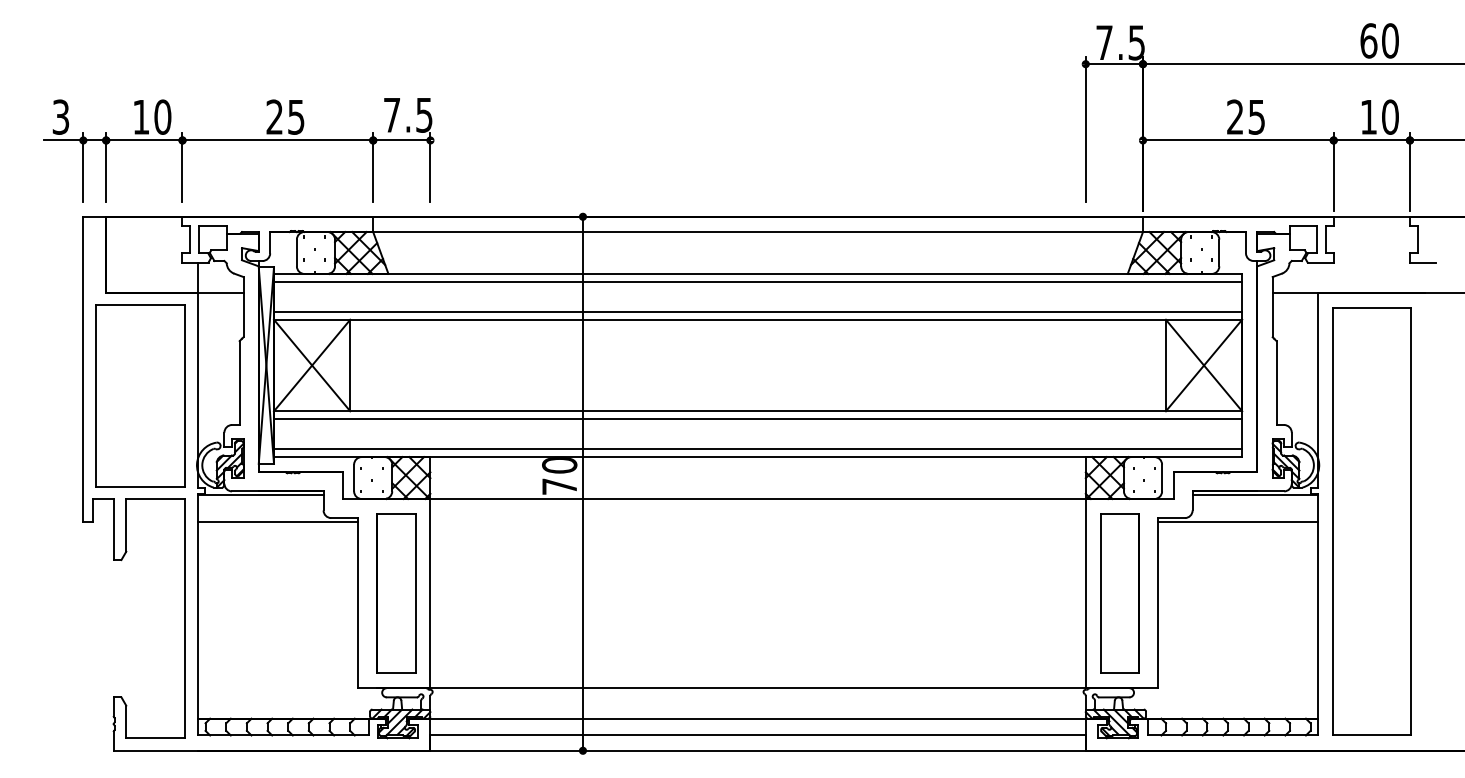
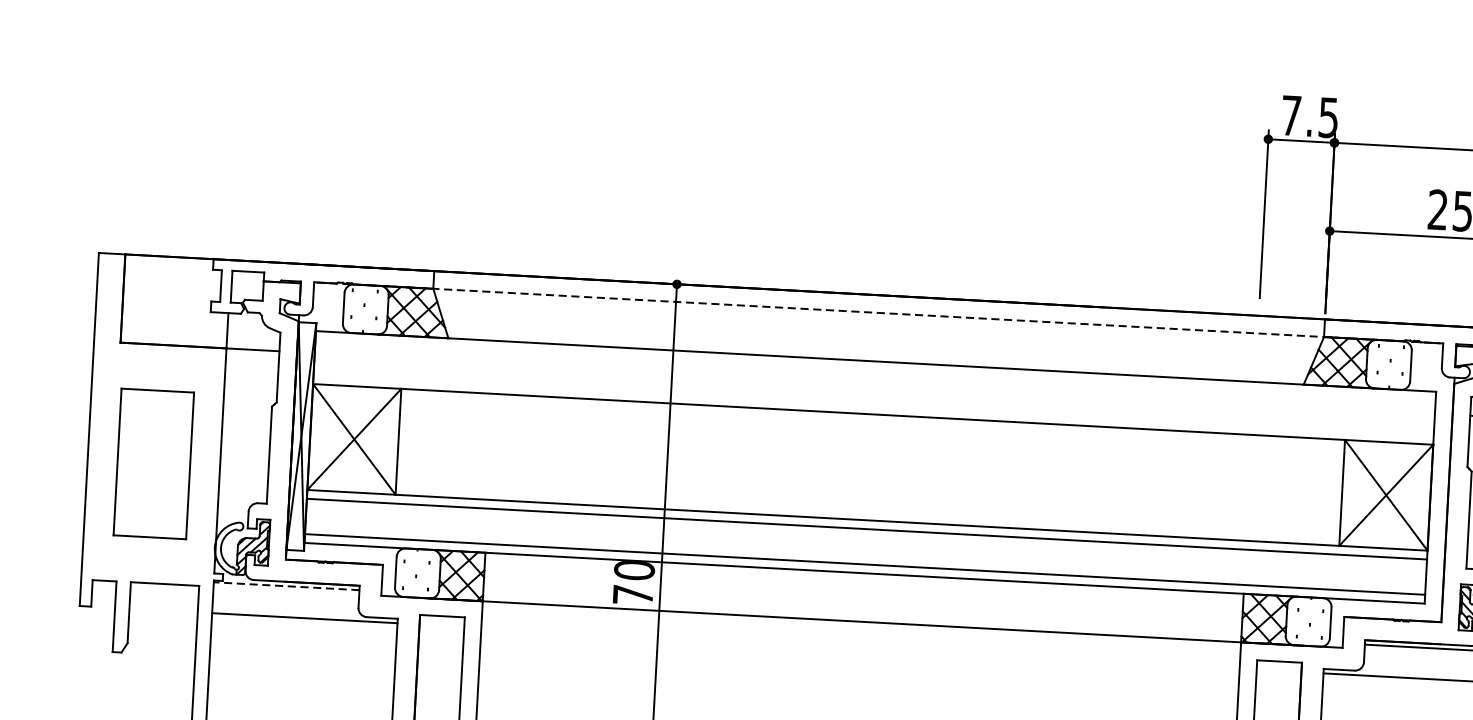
part: (238, 140) -> (283, 174), removed
line: (758, 232) -> (879, 313), solid -> dashed
line: (758, 281) -> (876, 370), removed
line: (758, 312) -> (874, 406), removed
part: (140, 395) -> (153, 463), size x0.7
line: (260, 495) -> (286, 586), solid -> dashed

